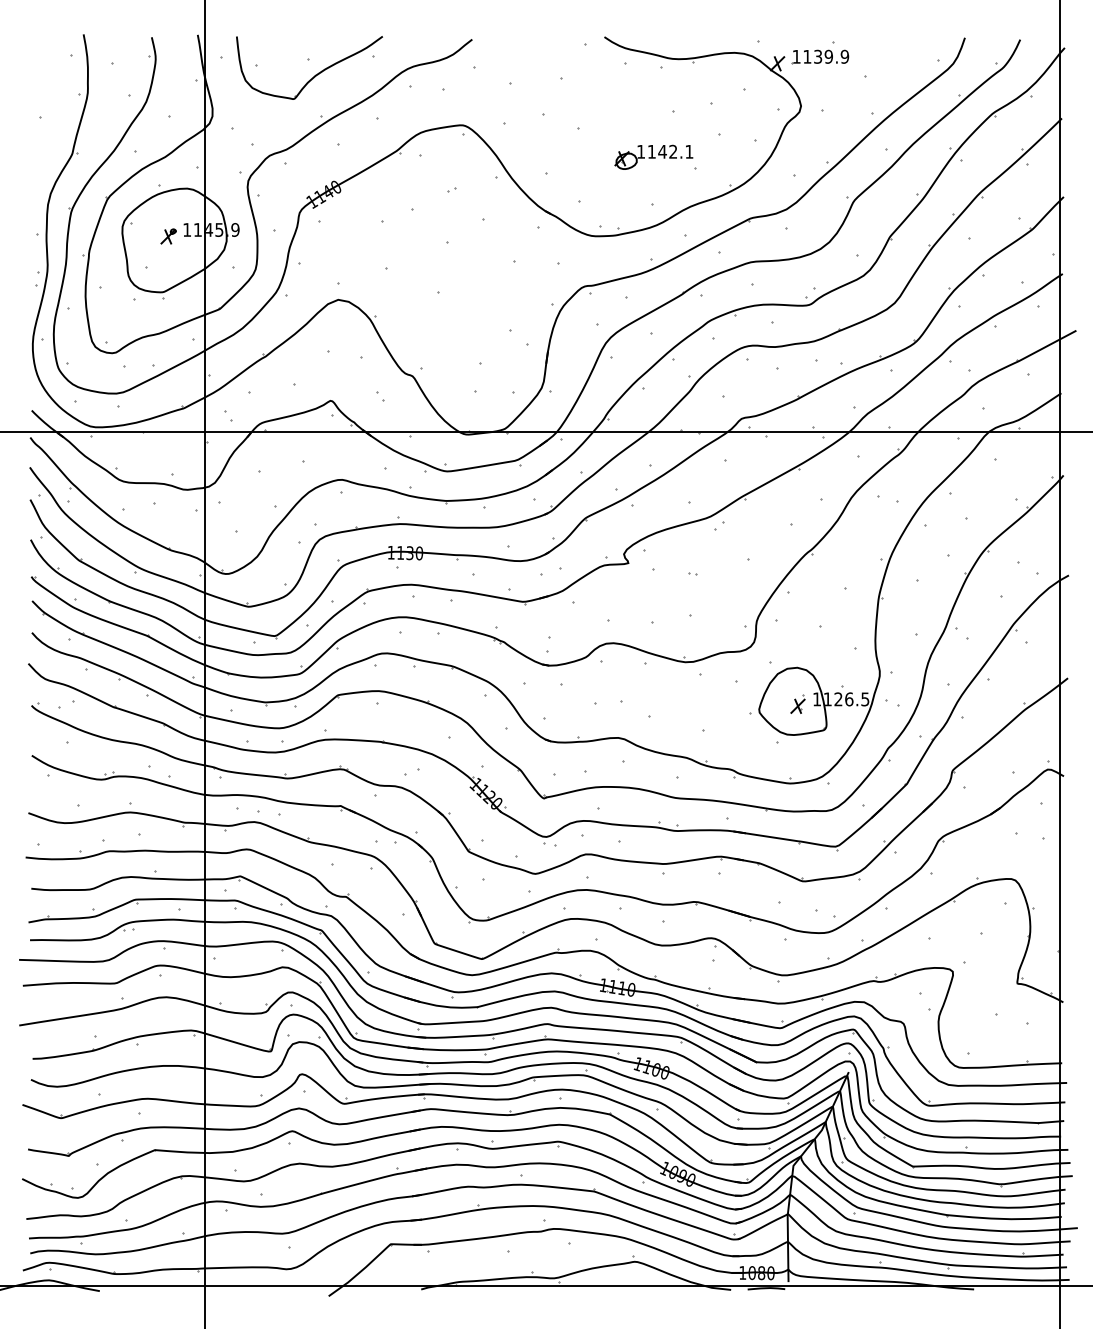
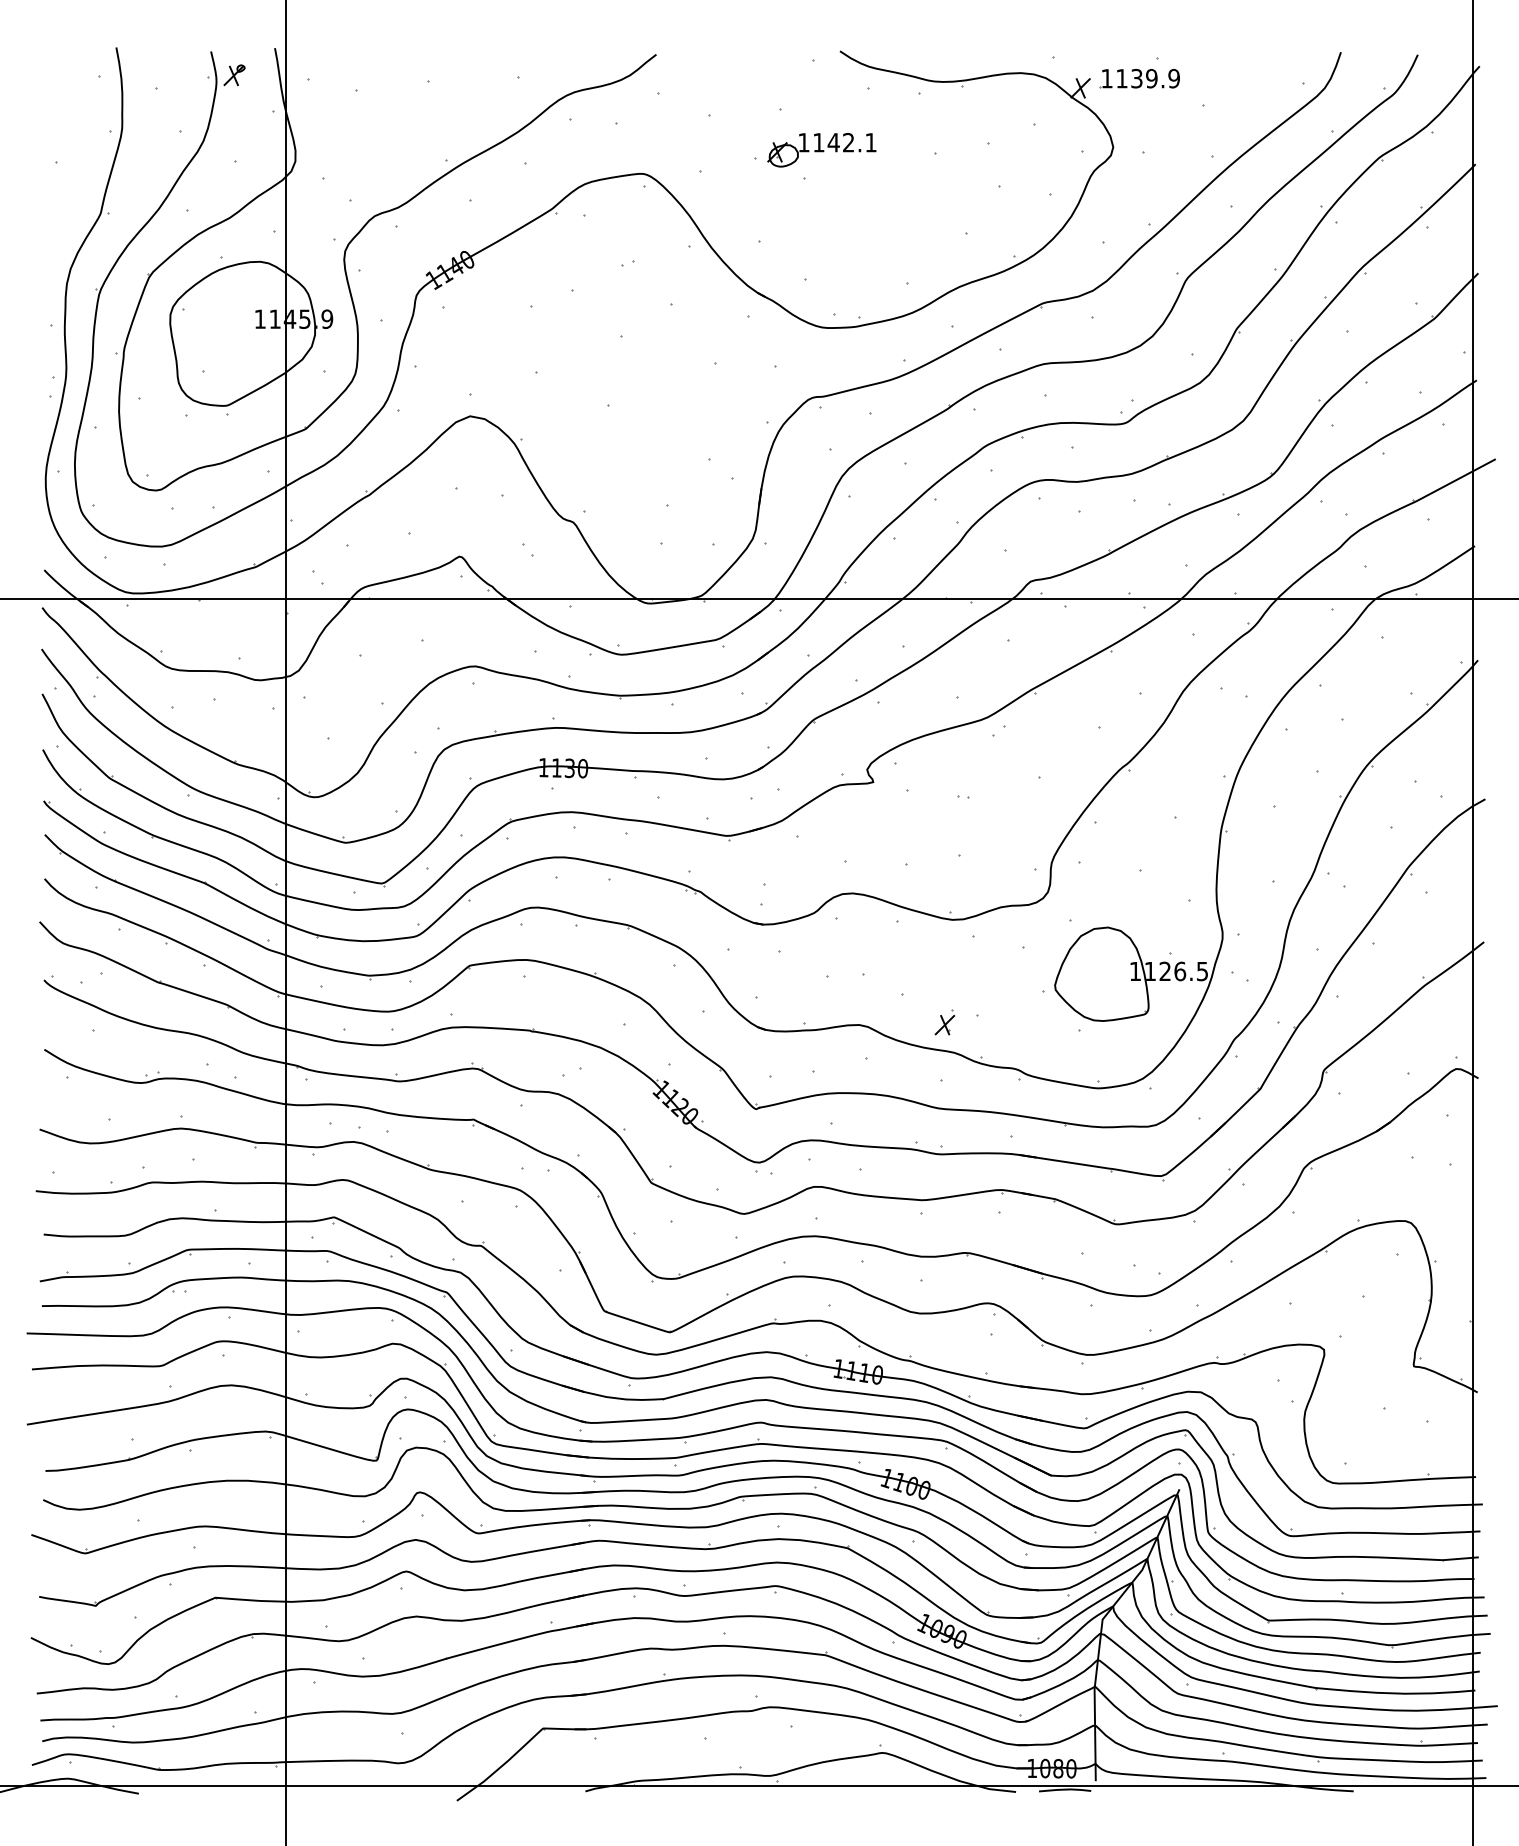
part: (314, 75) -> (437, 104), removed
part: (653, 157) -> (821, 150), moved
part: (168, 236) -> (234, 75), moved
part: (797, 704) -> (944, 1022), moved

